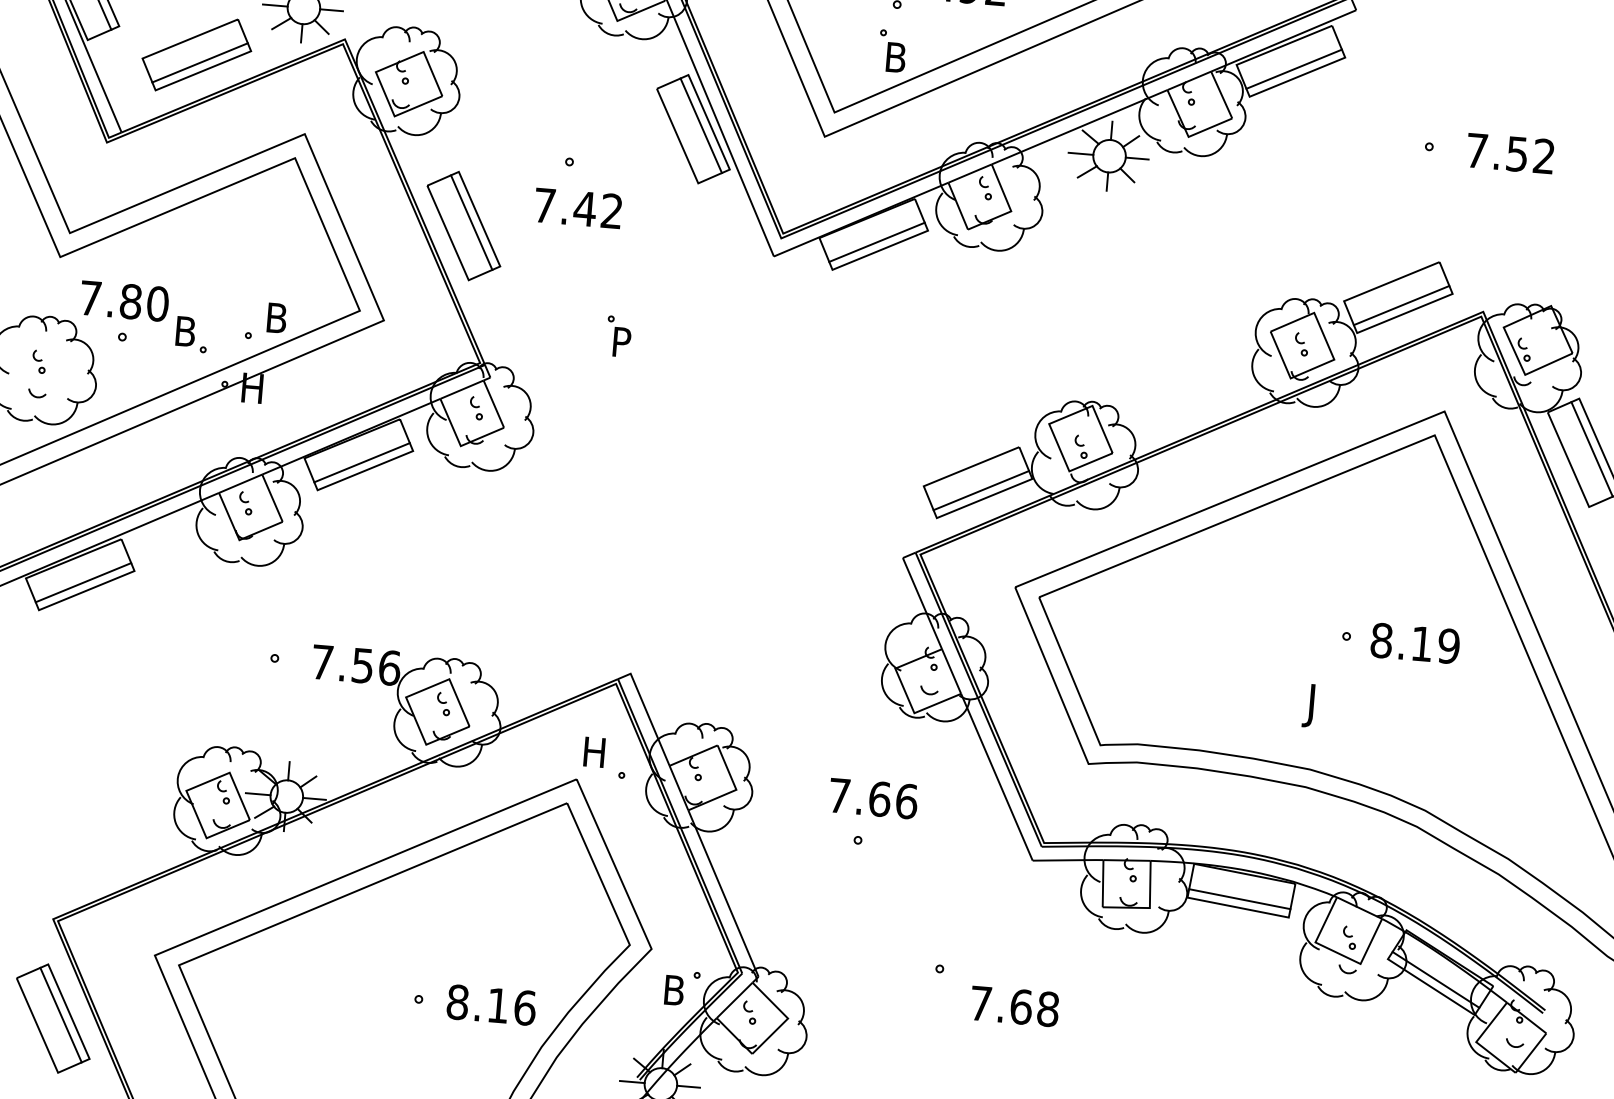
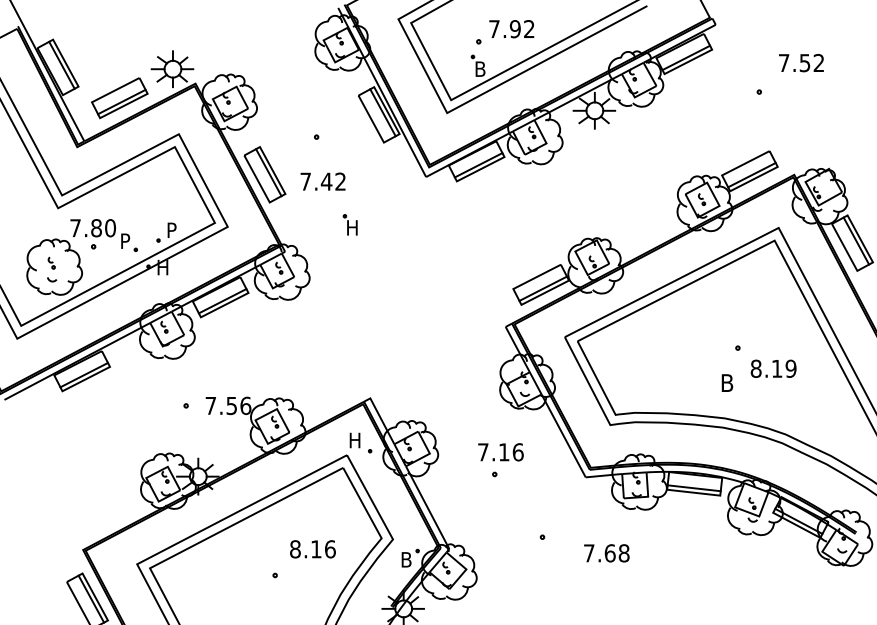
text: (1510, 154) -> (801, 63), moved
text: (577, 207) -> (322, 181), moved
text: (278, 316) -> (173, 229), B -> P
text: (186, 330) -> (126, 240), B -> P
text: (625, 341) -> (353, 227), P -> H
text: (1415, 642) -> (773, 368), moved
text: (1316, 706) -> (725, 385), J -> B
text: (878, 799) -> (503, 452), 7.66 -> 7.16
text: (490, 1005) -> (312, 549), moved
text: (1014, 1006) -> (606, 553), moved

